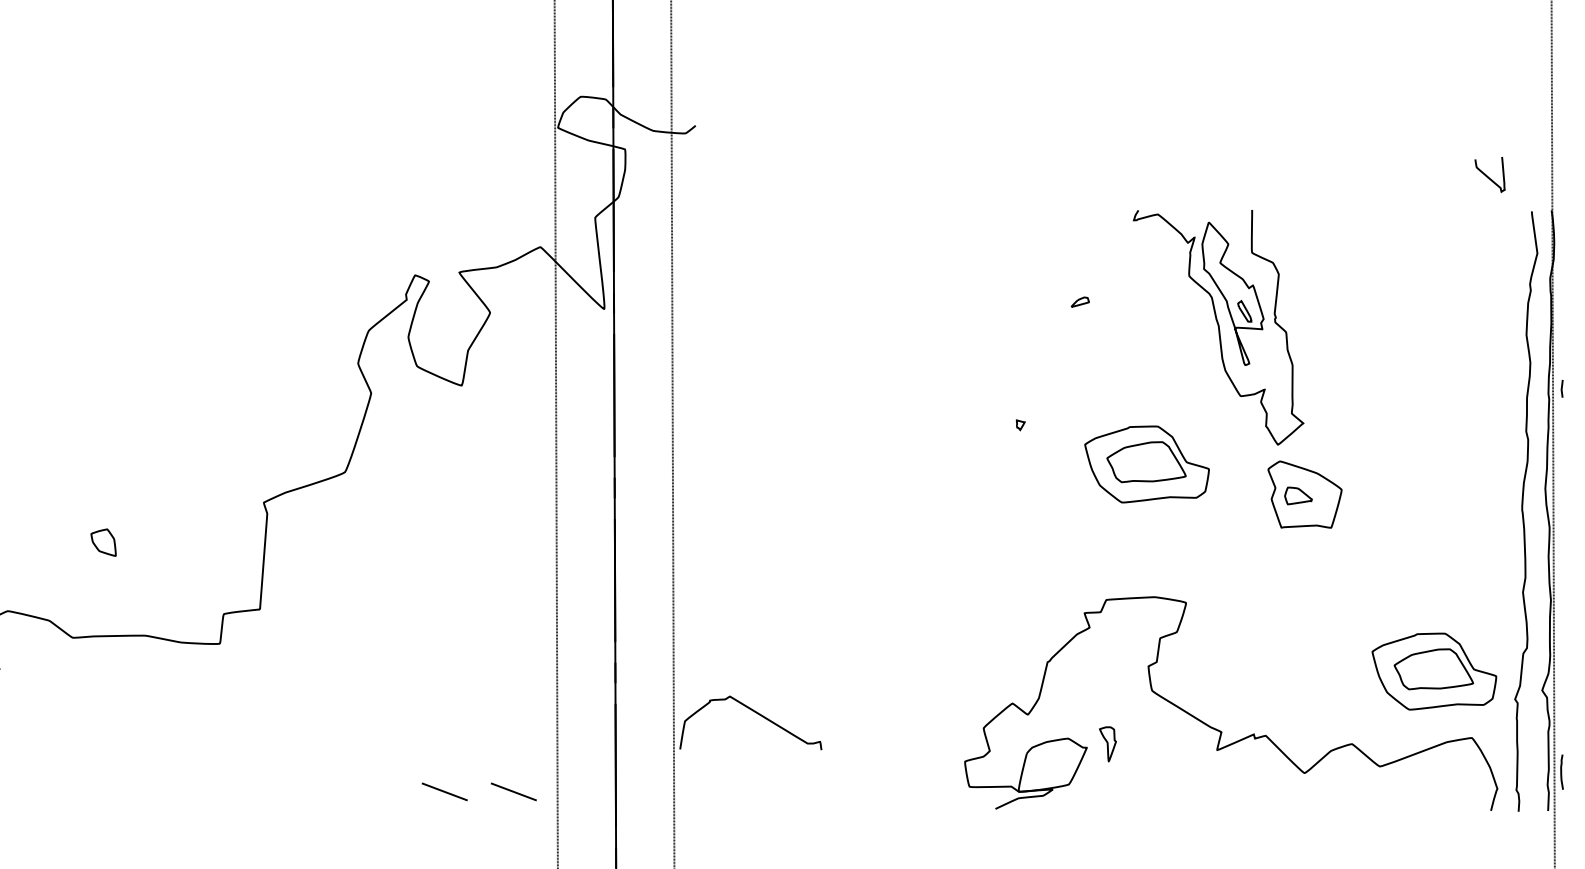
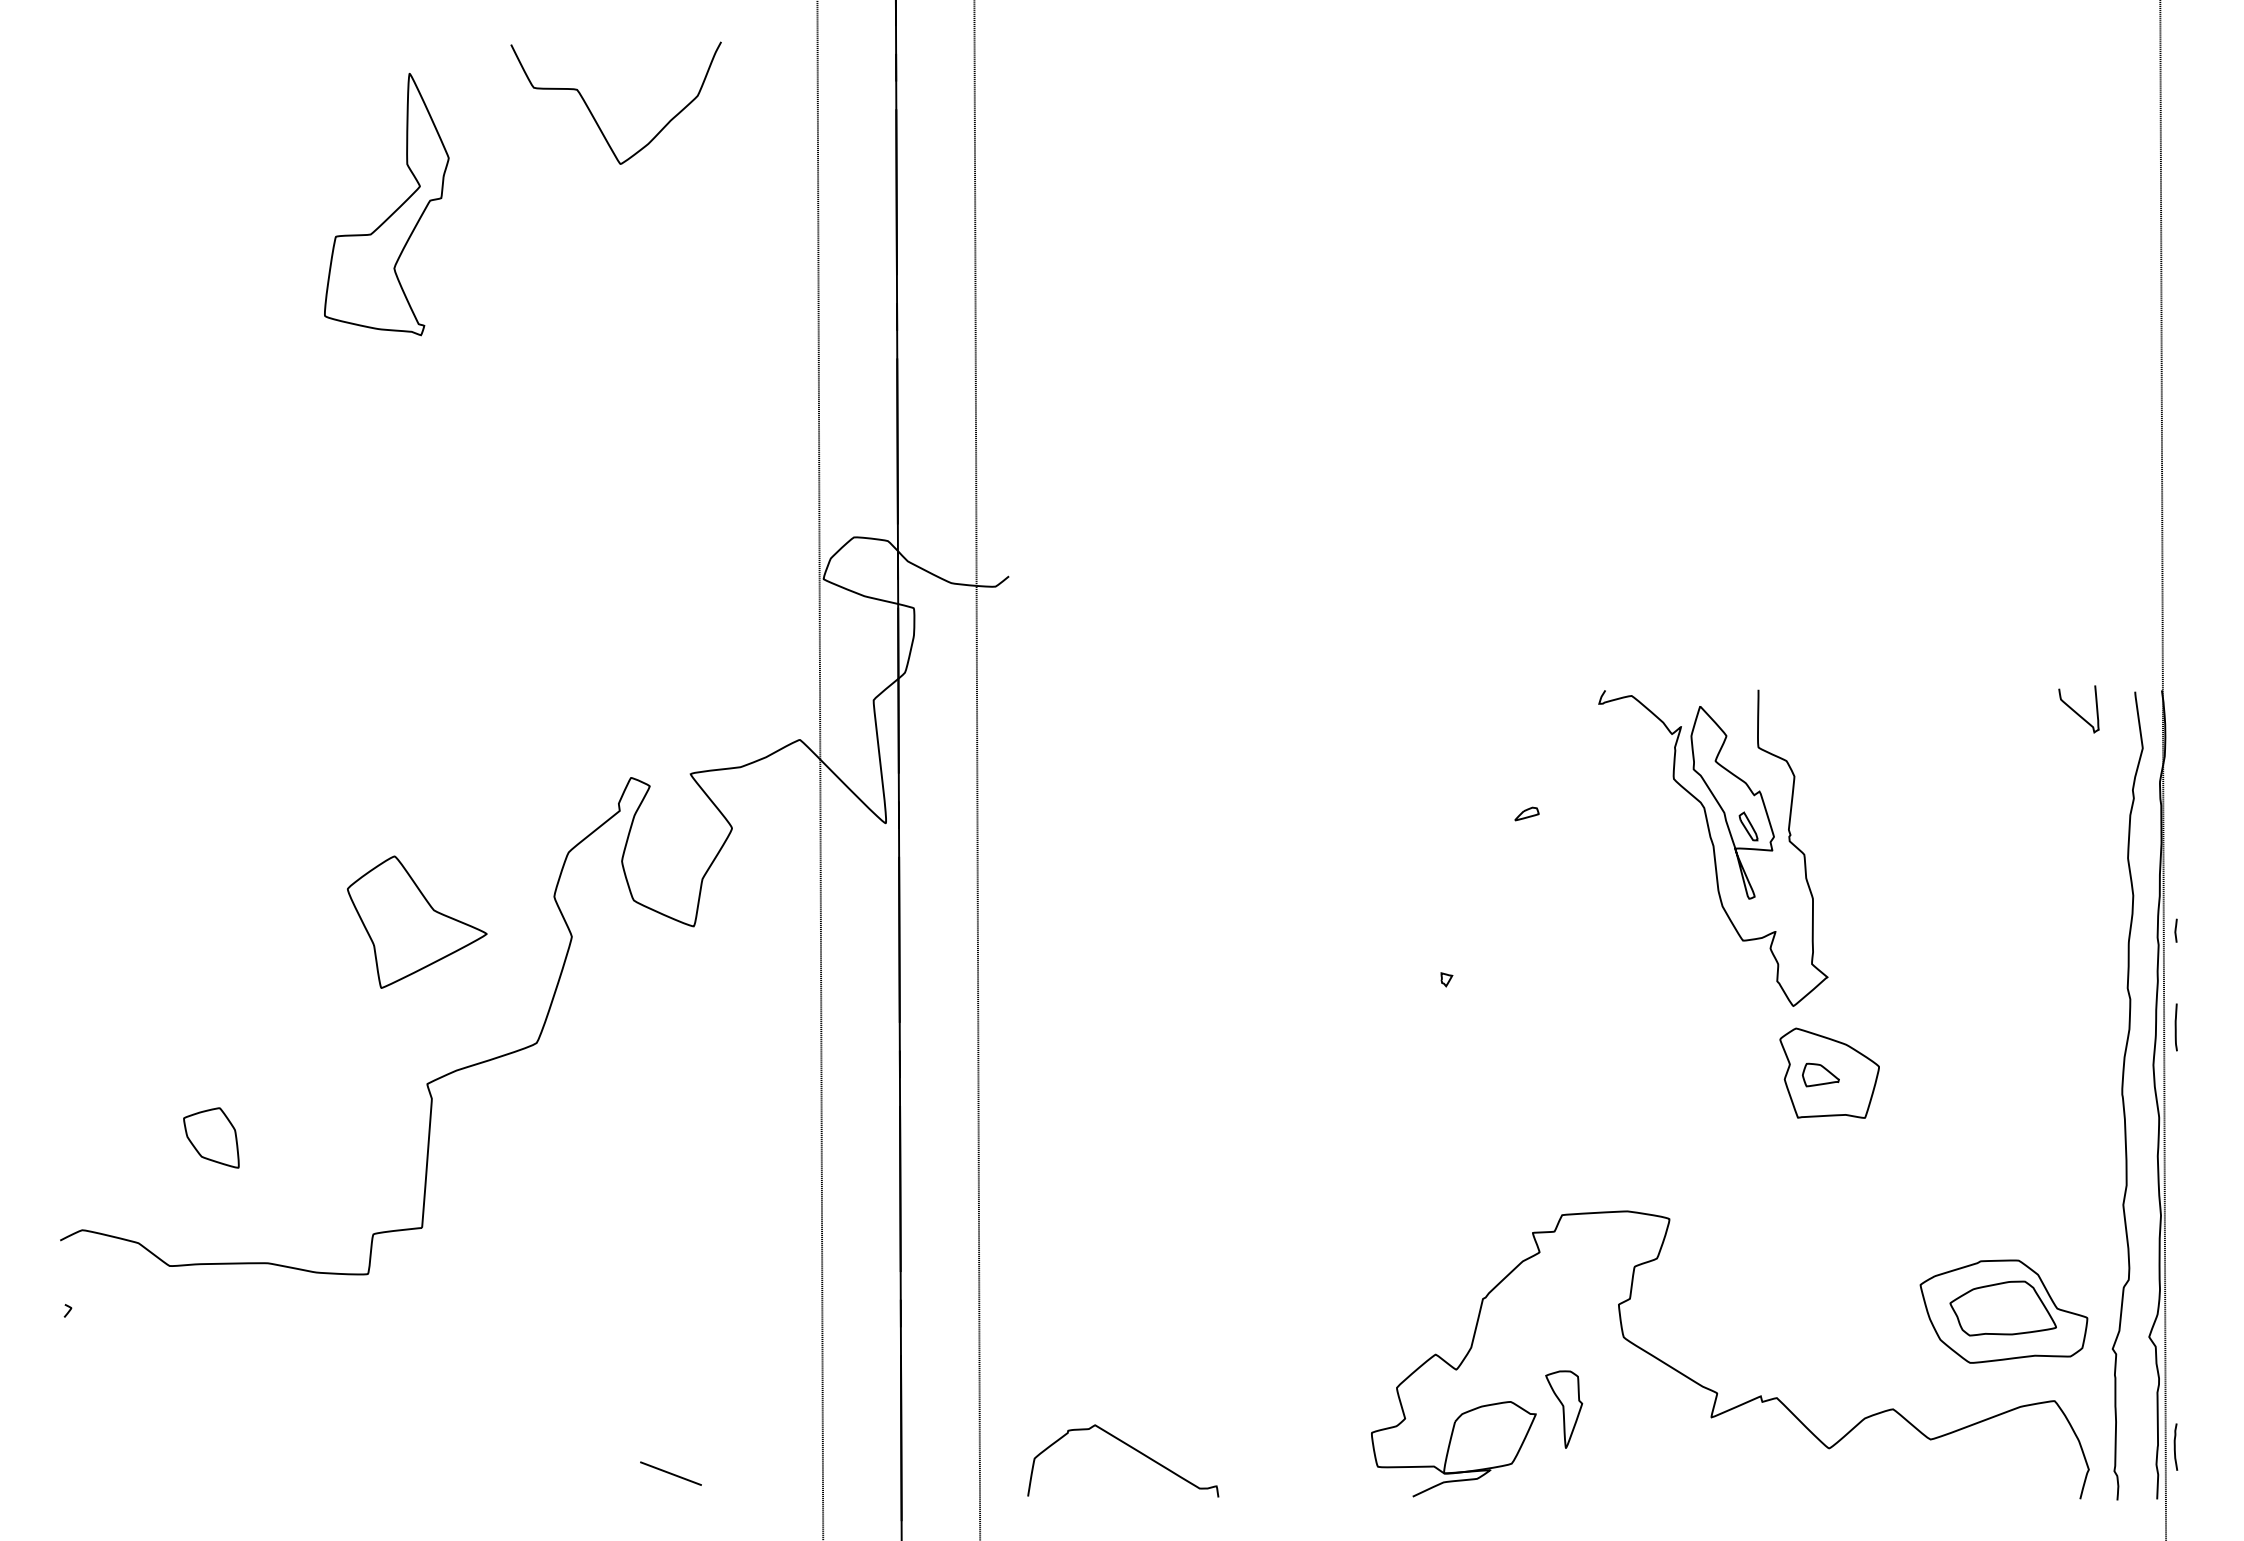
curve: (1488, 176) -> (2076, 711), moved
part: (256, 381) -> (417, 921), added
line: (1561, 460) -> (2175, 1027), added
part: (1146, 464) -> (1616, 1032), removed
part: (103, 542) -> (211, 1137), size x1.67
curve: (756, 713) -> (1131, 1448), moved
part: (1108, 744) -> (1564, 1409), size x1.67
line: (513, 791) -> (763, 1473), removed

